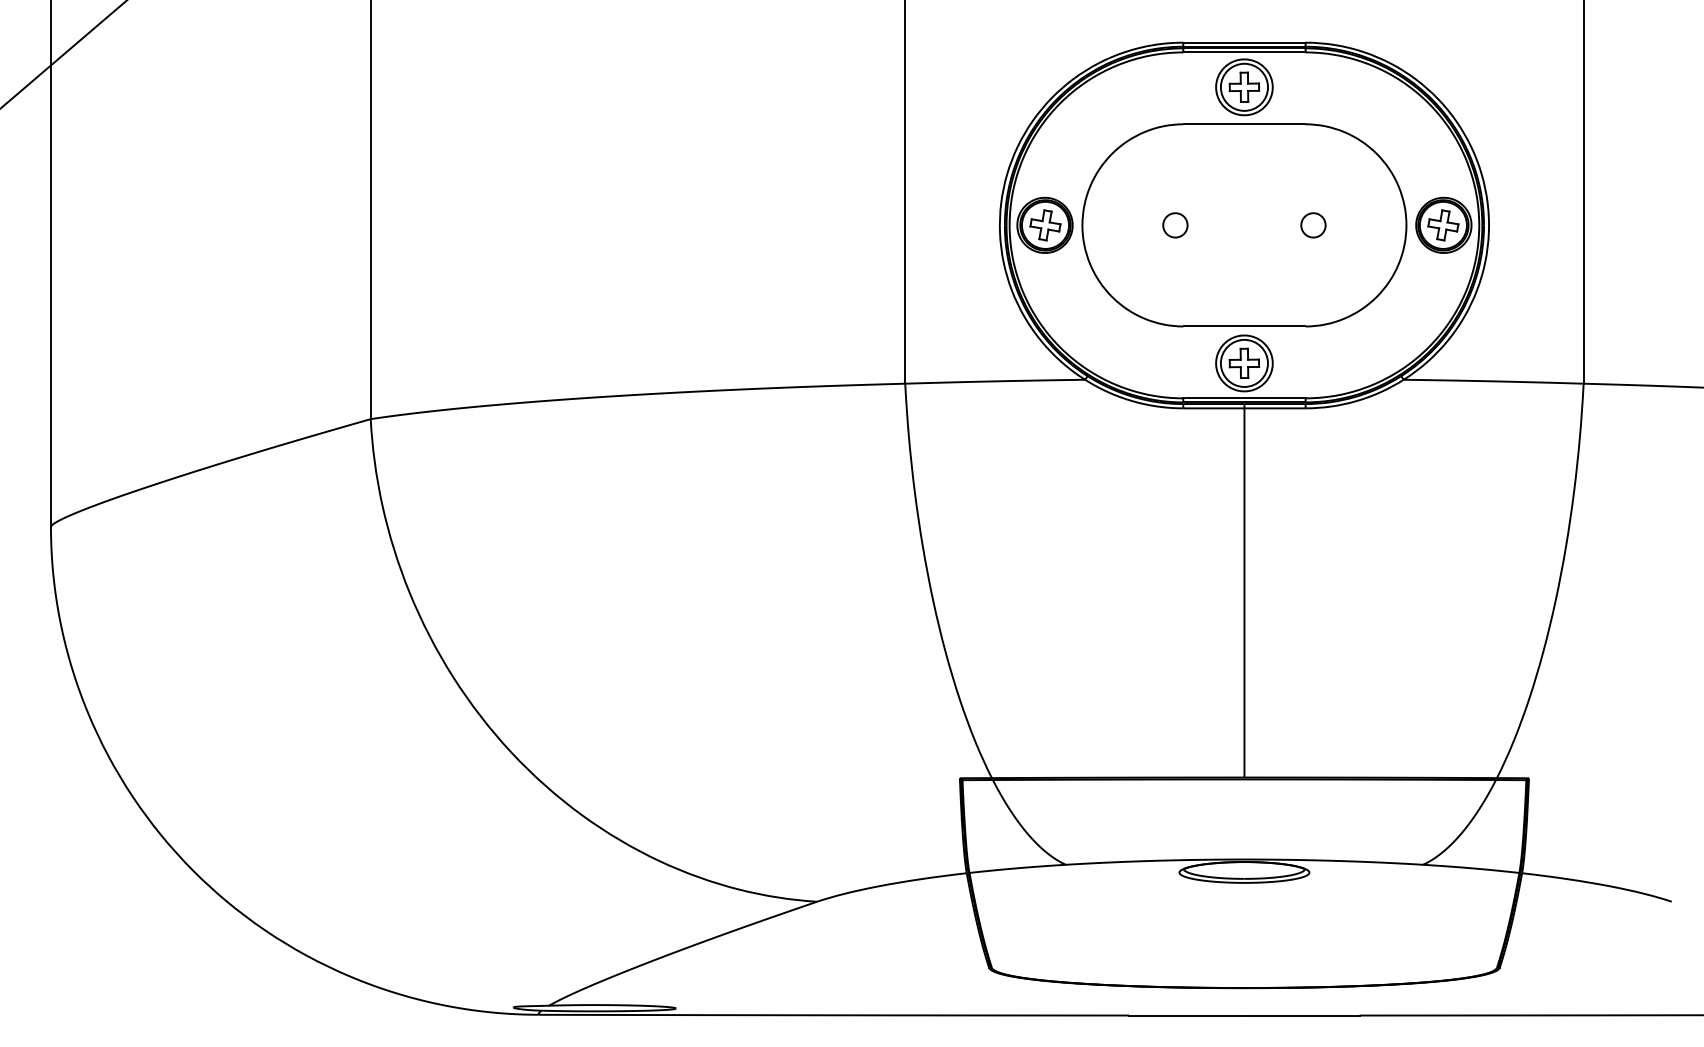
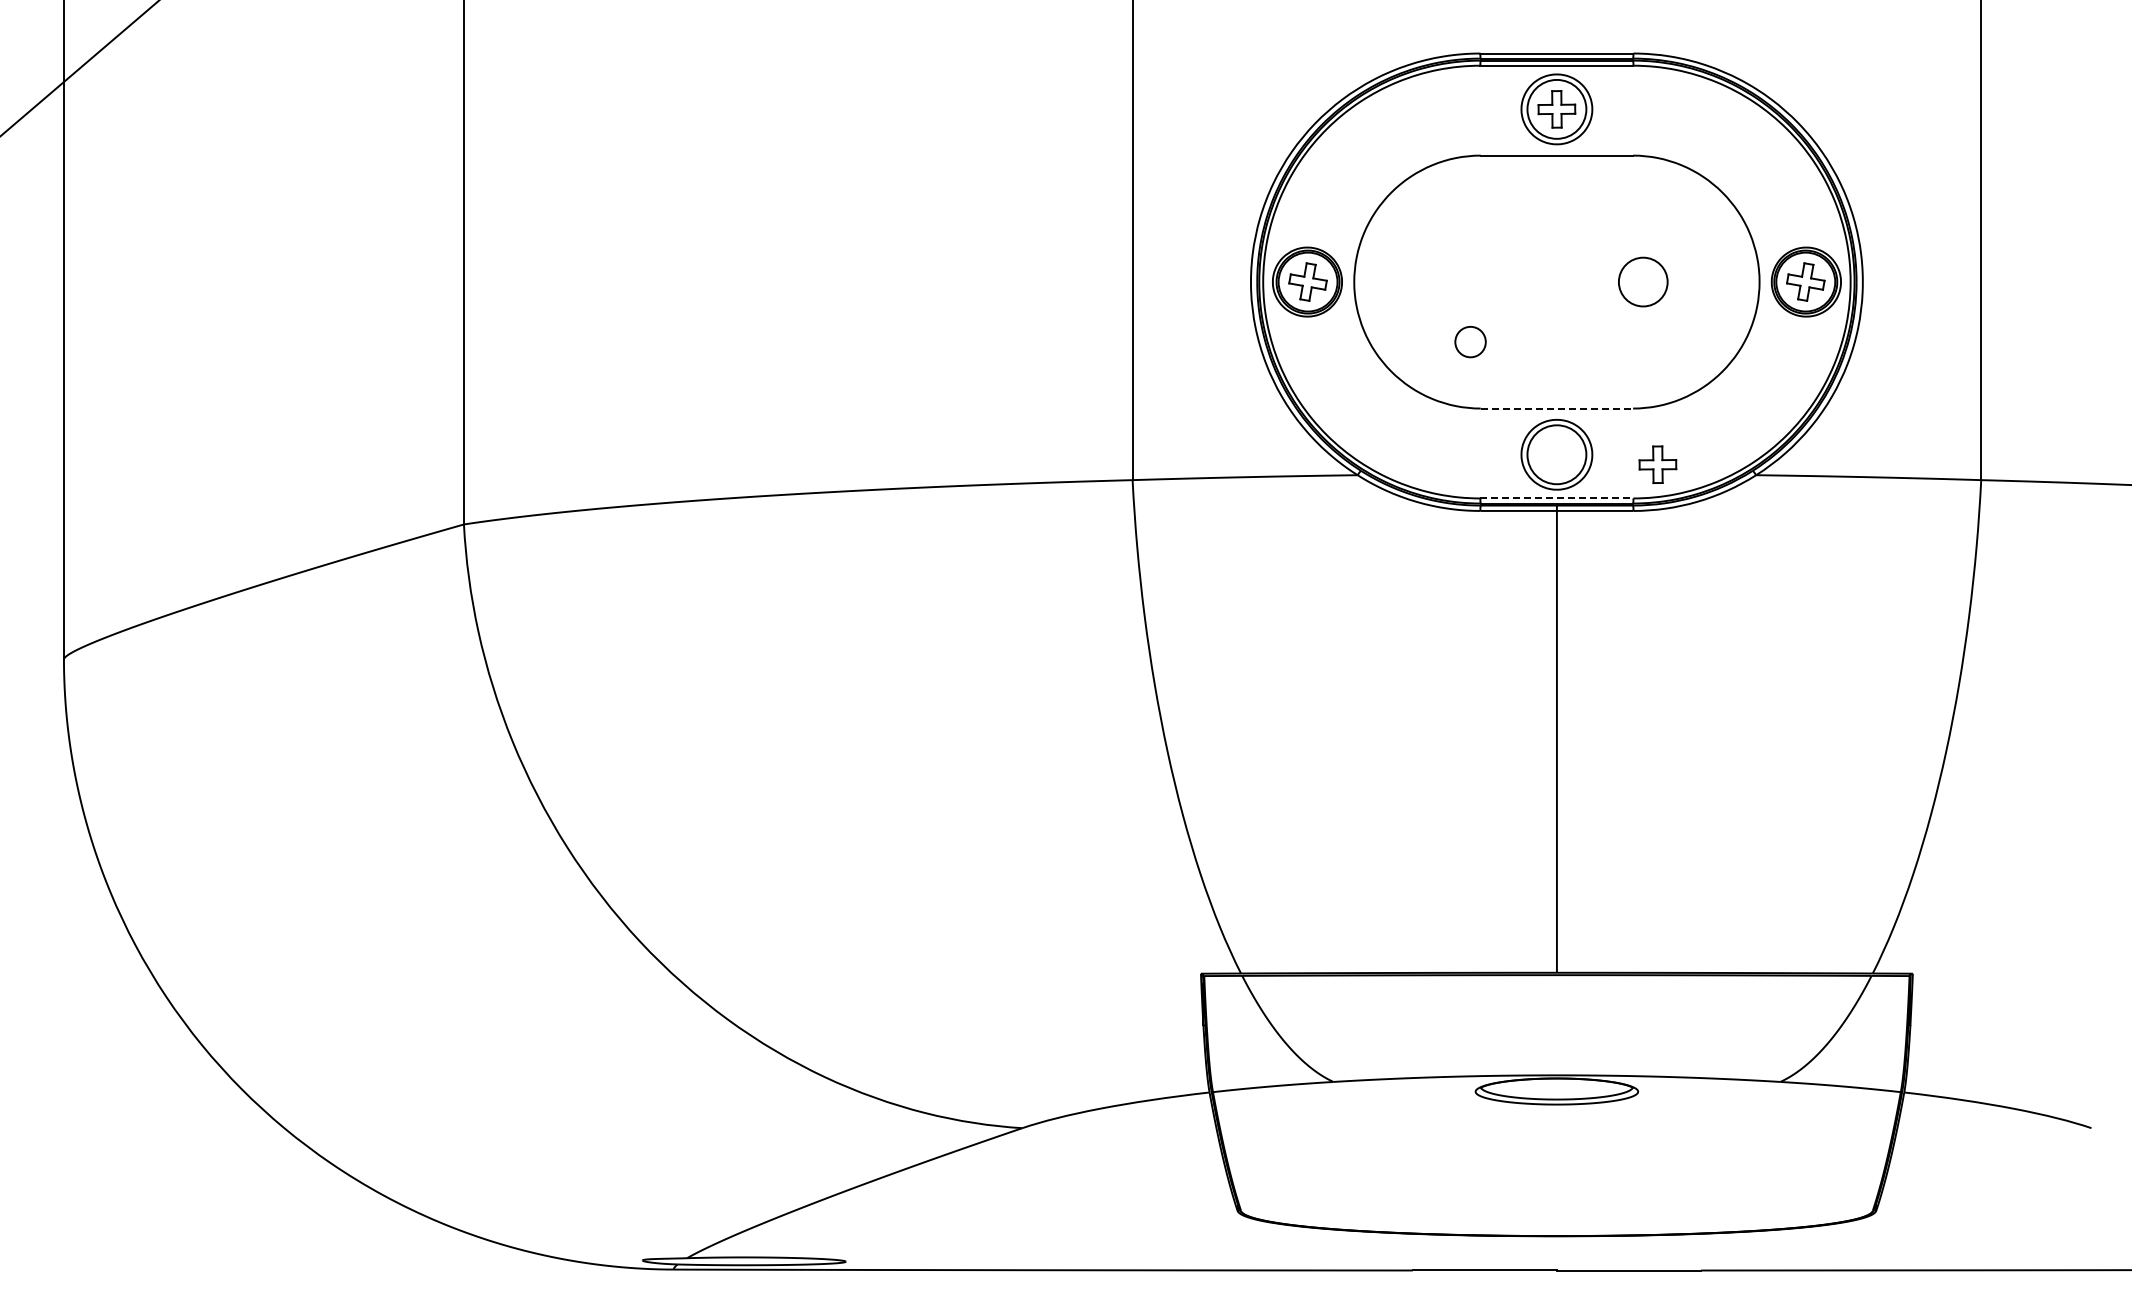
circle: (1313, 224) -> (1643, 281), size x1.6
circle: (1175, 225) -> (1470, 342), moved
line: (1244, 326) -> (1557, 408), solid -> dashed
part: (1244, 363) -> (1657, 464), moved
line: (1244, 398) -> (1557, 498), solid -> dashed

